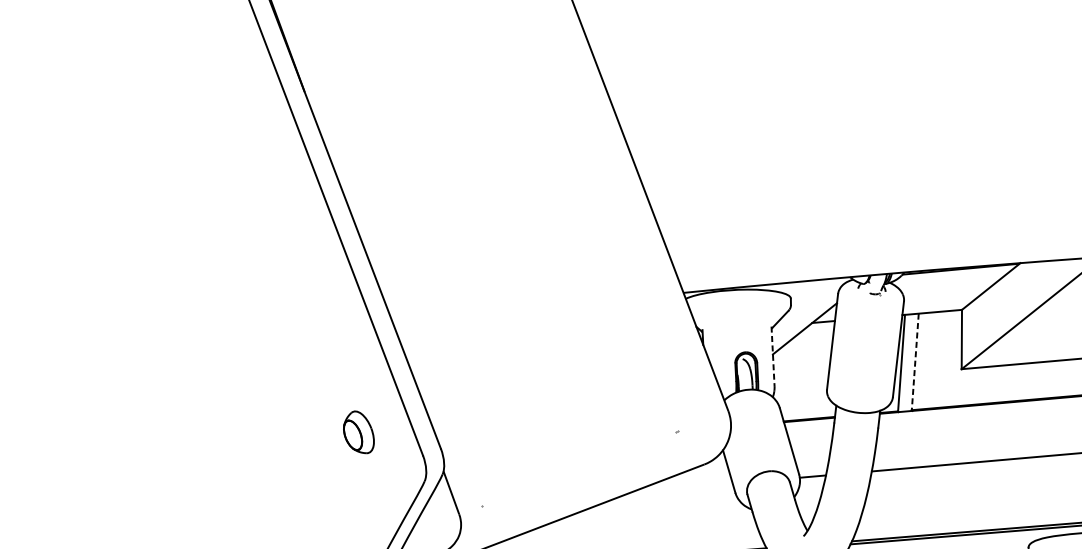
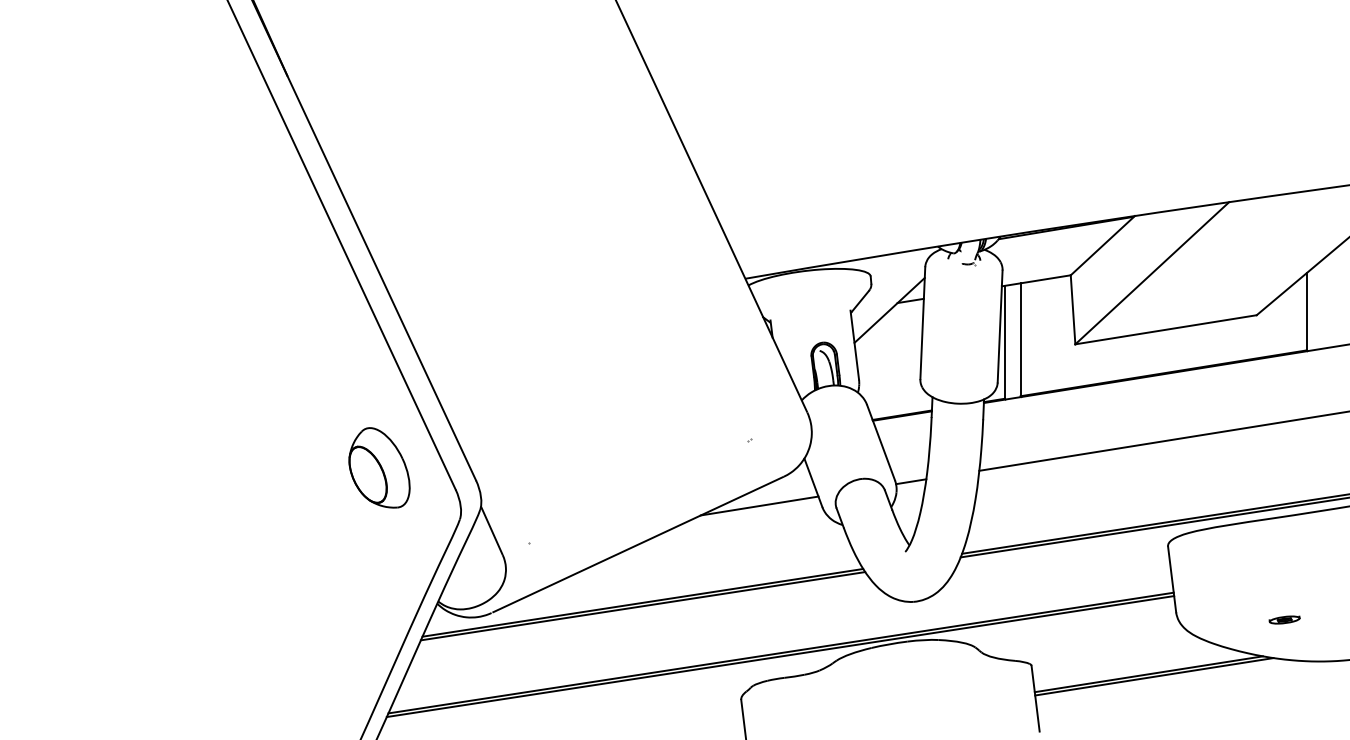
line: (772, 356) -> (854, 345), dashed -> solid
line: (915, 362) -> (1020, 340), dashed -> solid
part: (359, 431) -> (379, 467), size x1.67
line: (681, 487) -> (759, 505), added

